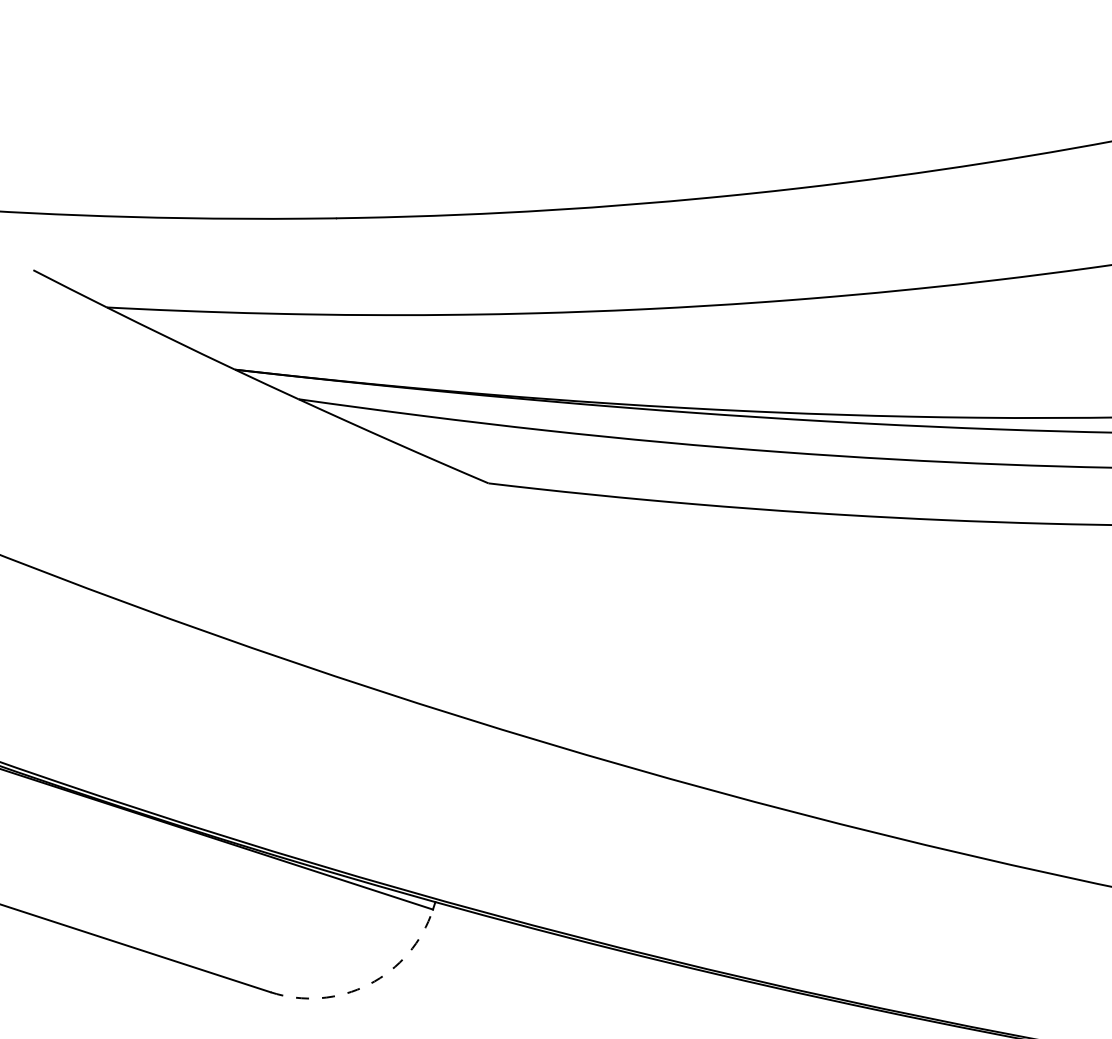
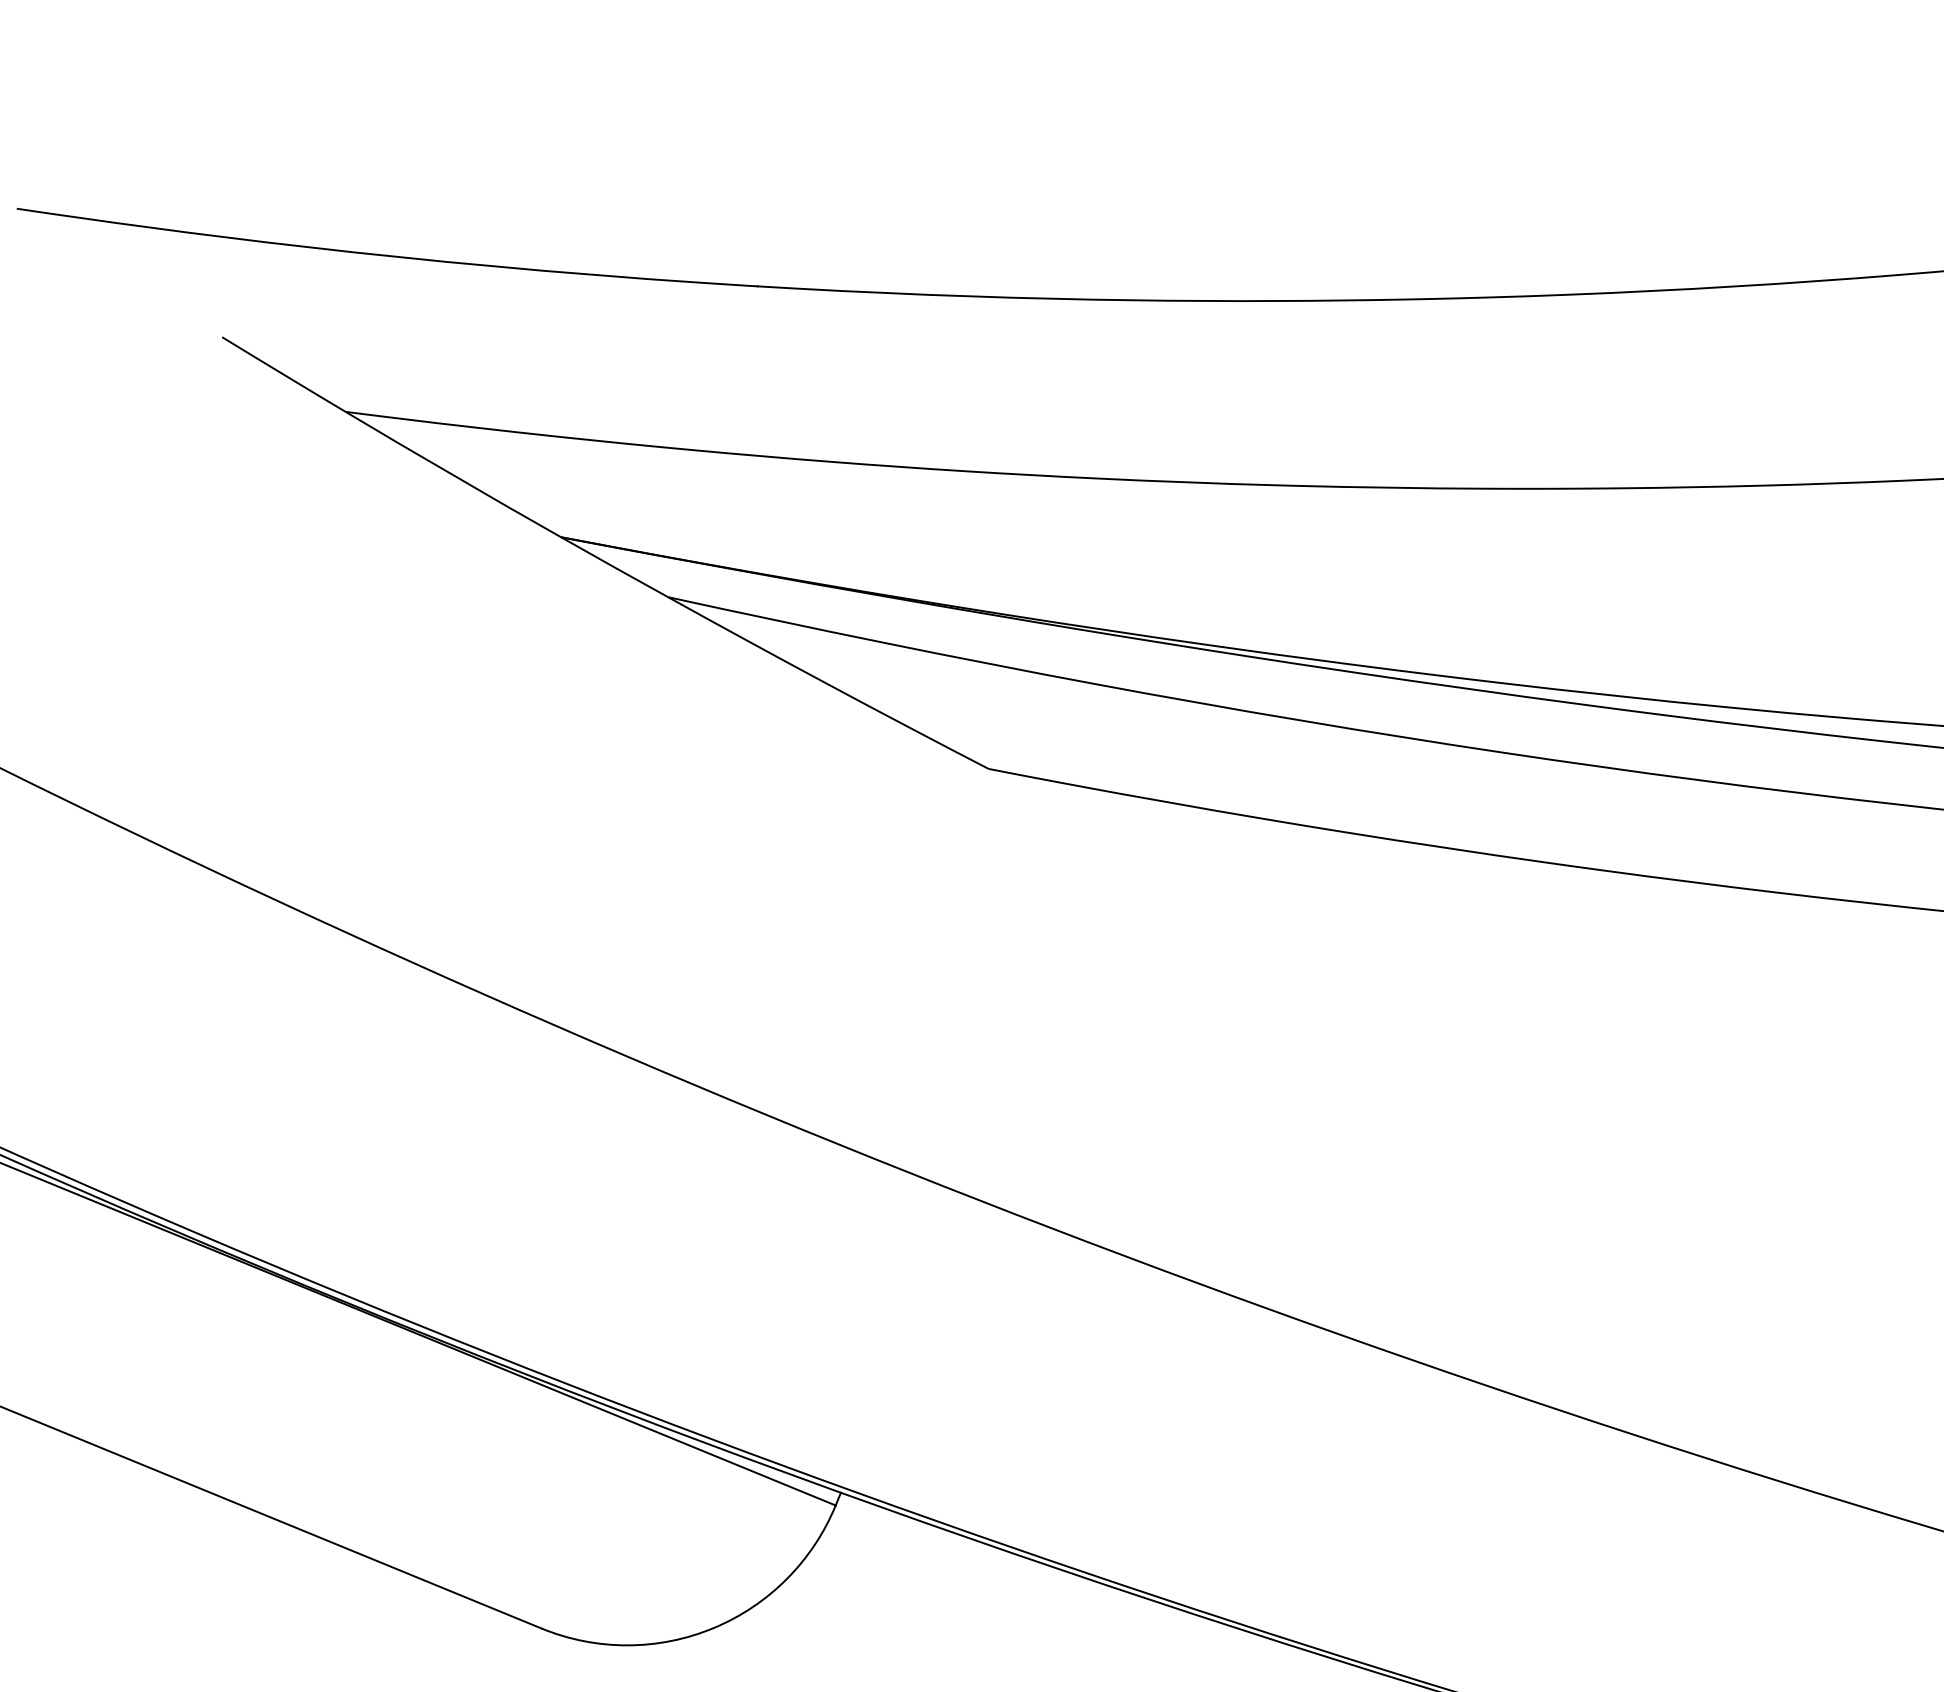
arc: (368, 984) -> (713, 1627), dashed -> solid

